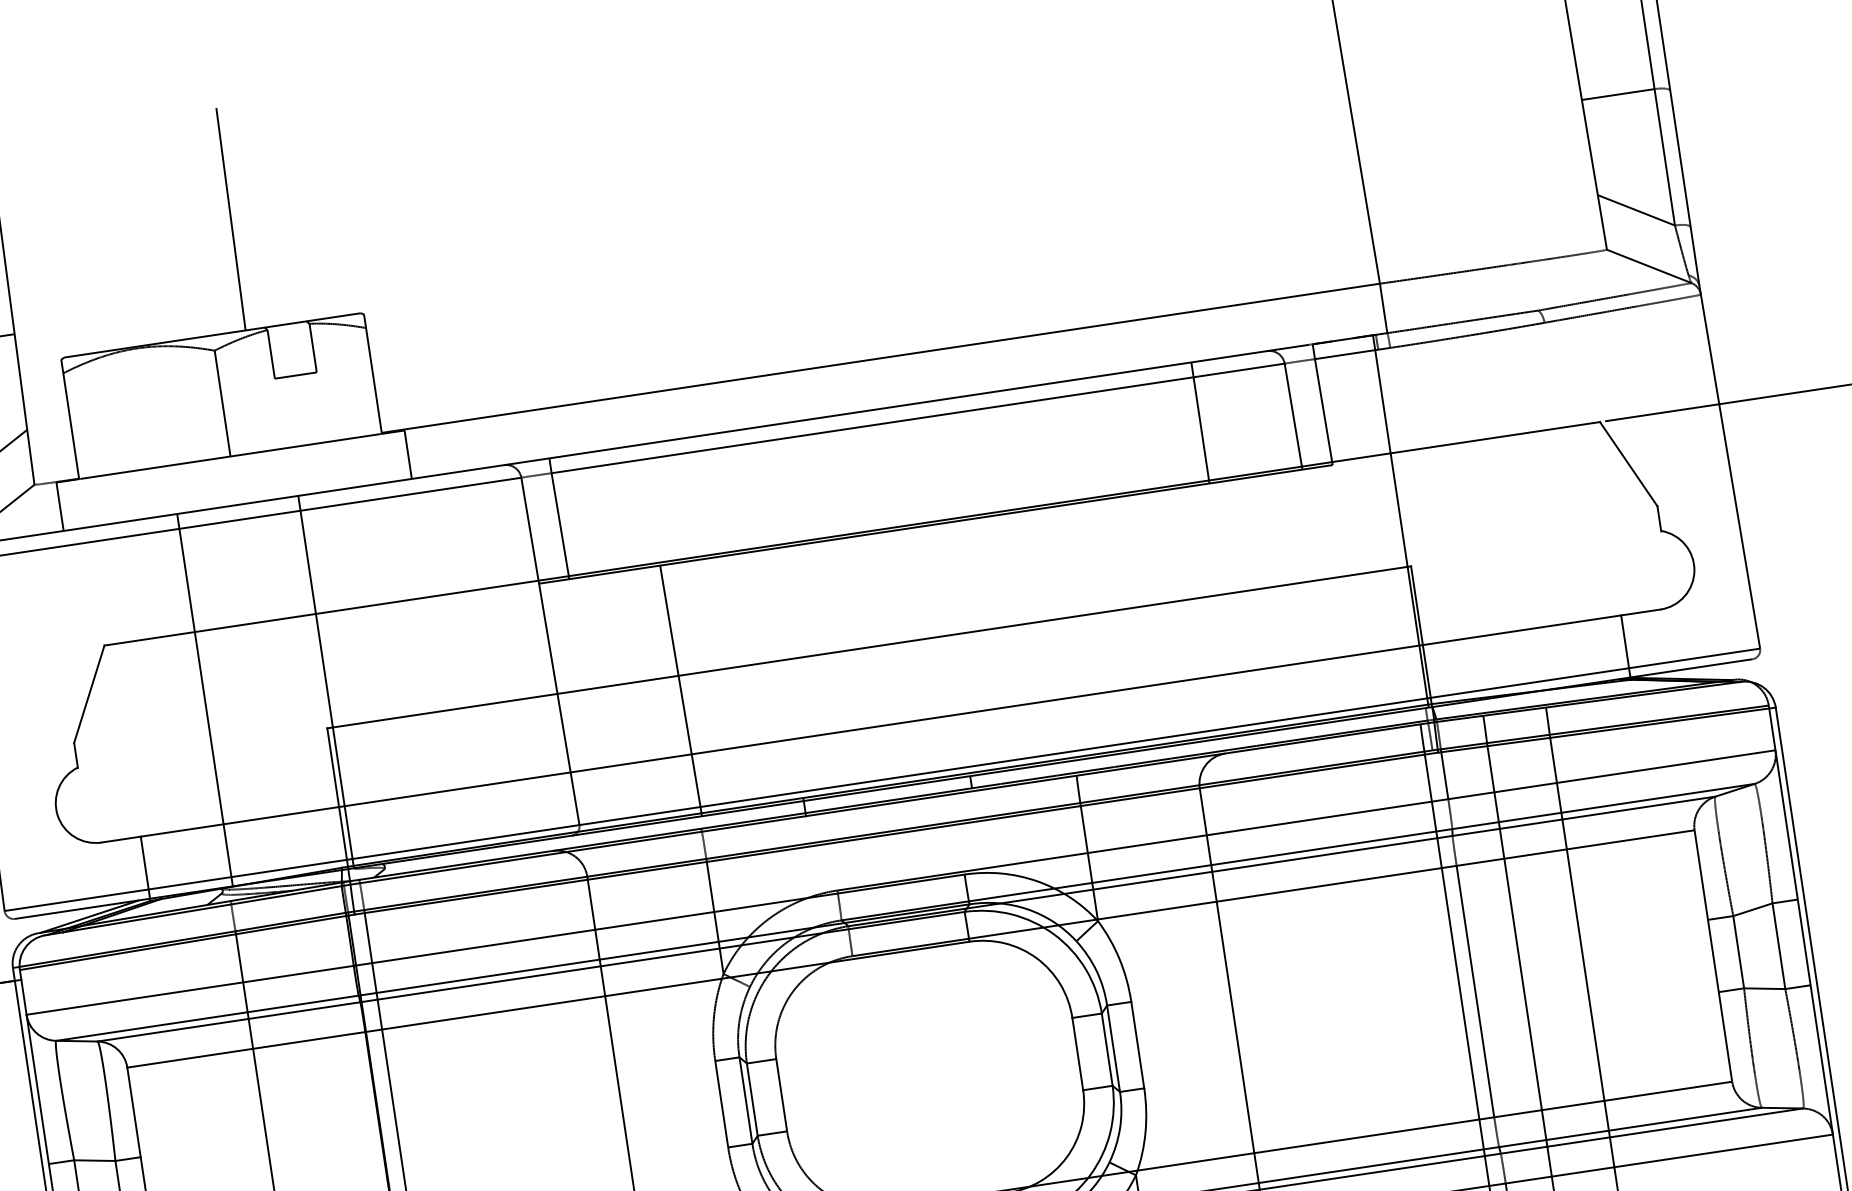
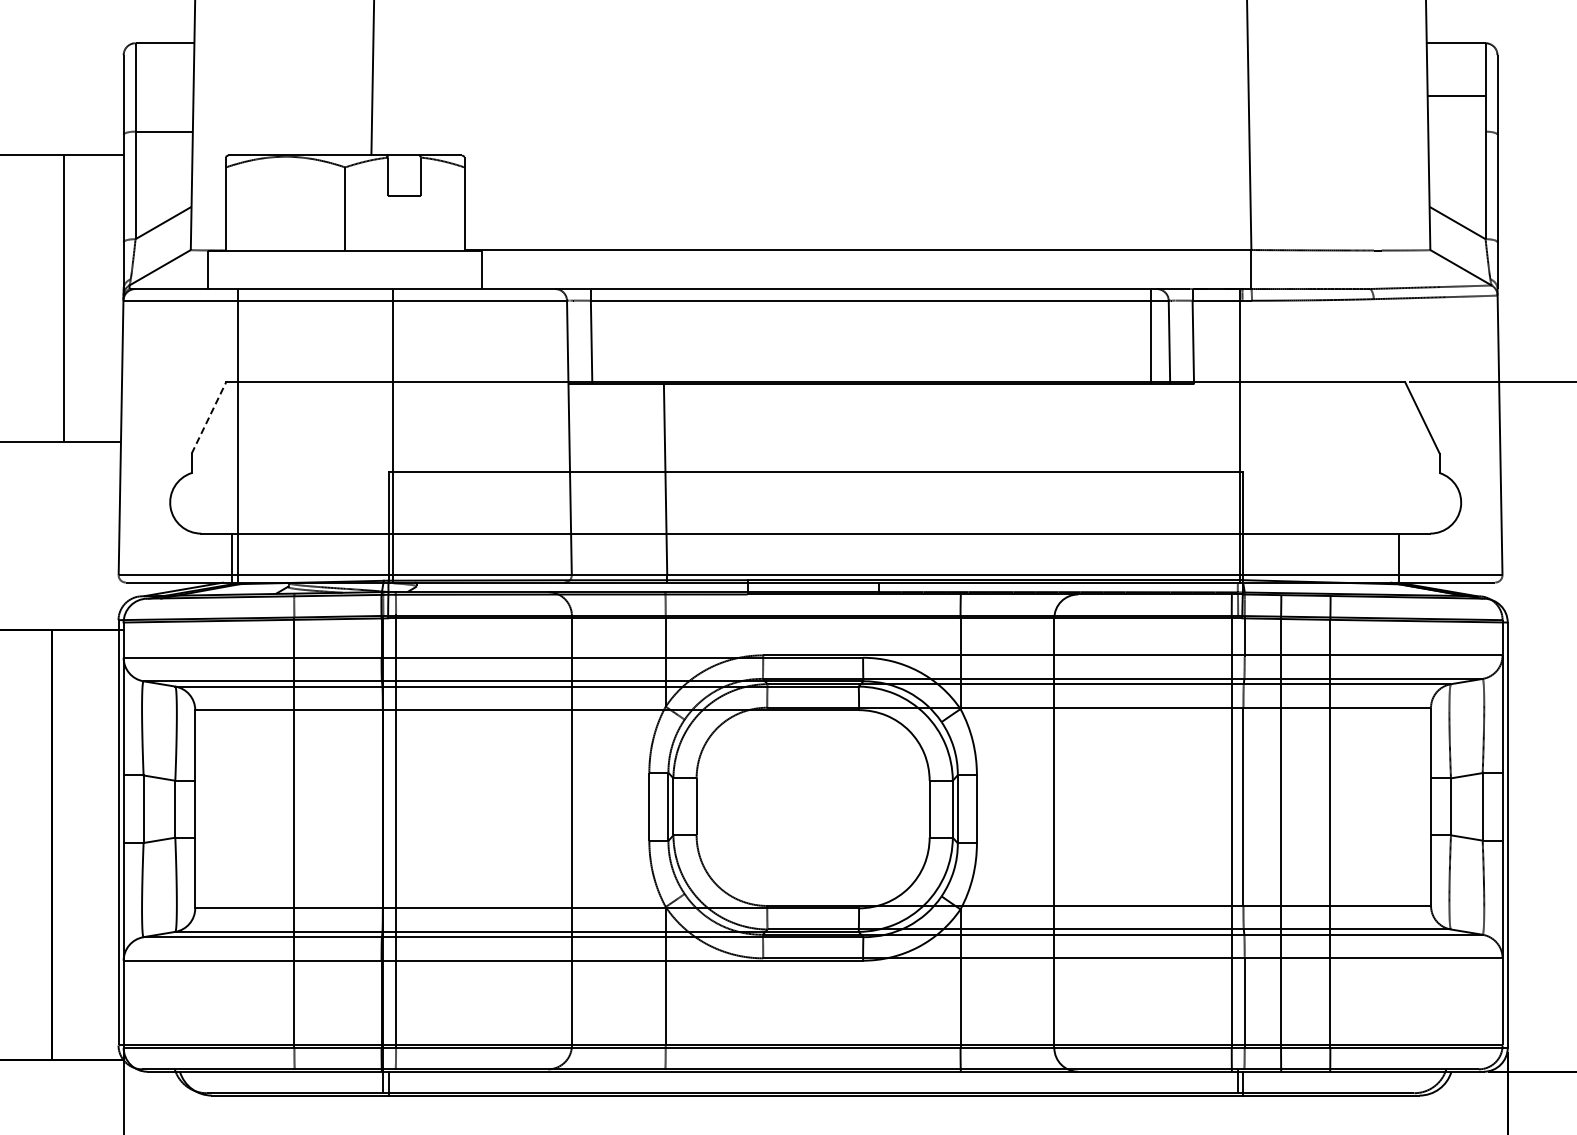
line: (1617, 94) -> (1456, 95), moved
line: (1199, 422) -> (1150, 336), moved
line: (88, 693) -> (208, 417), solid -> dashed
line: (204, 699) -> (237, 435), moved

